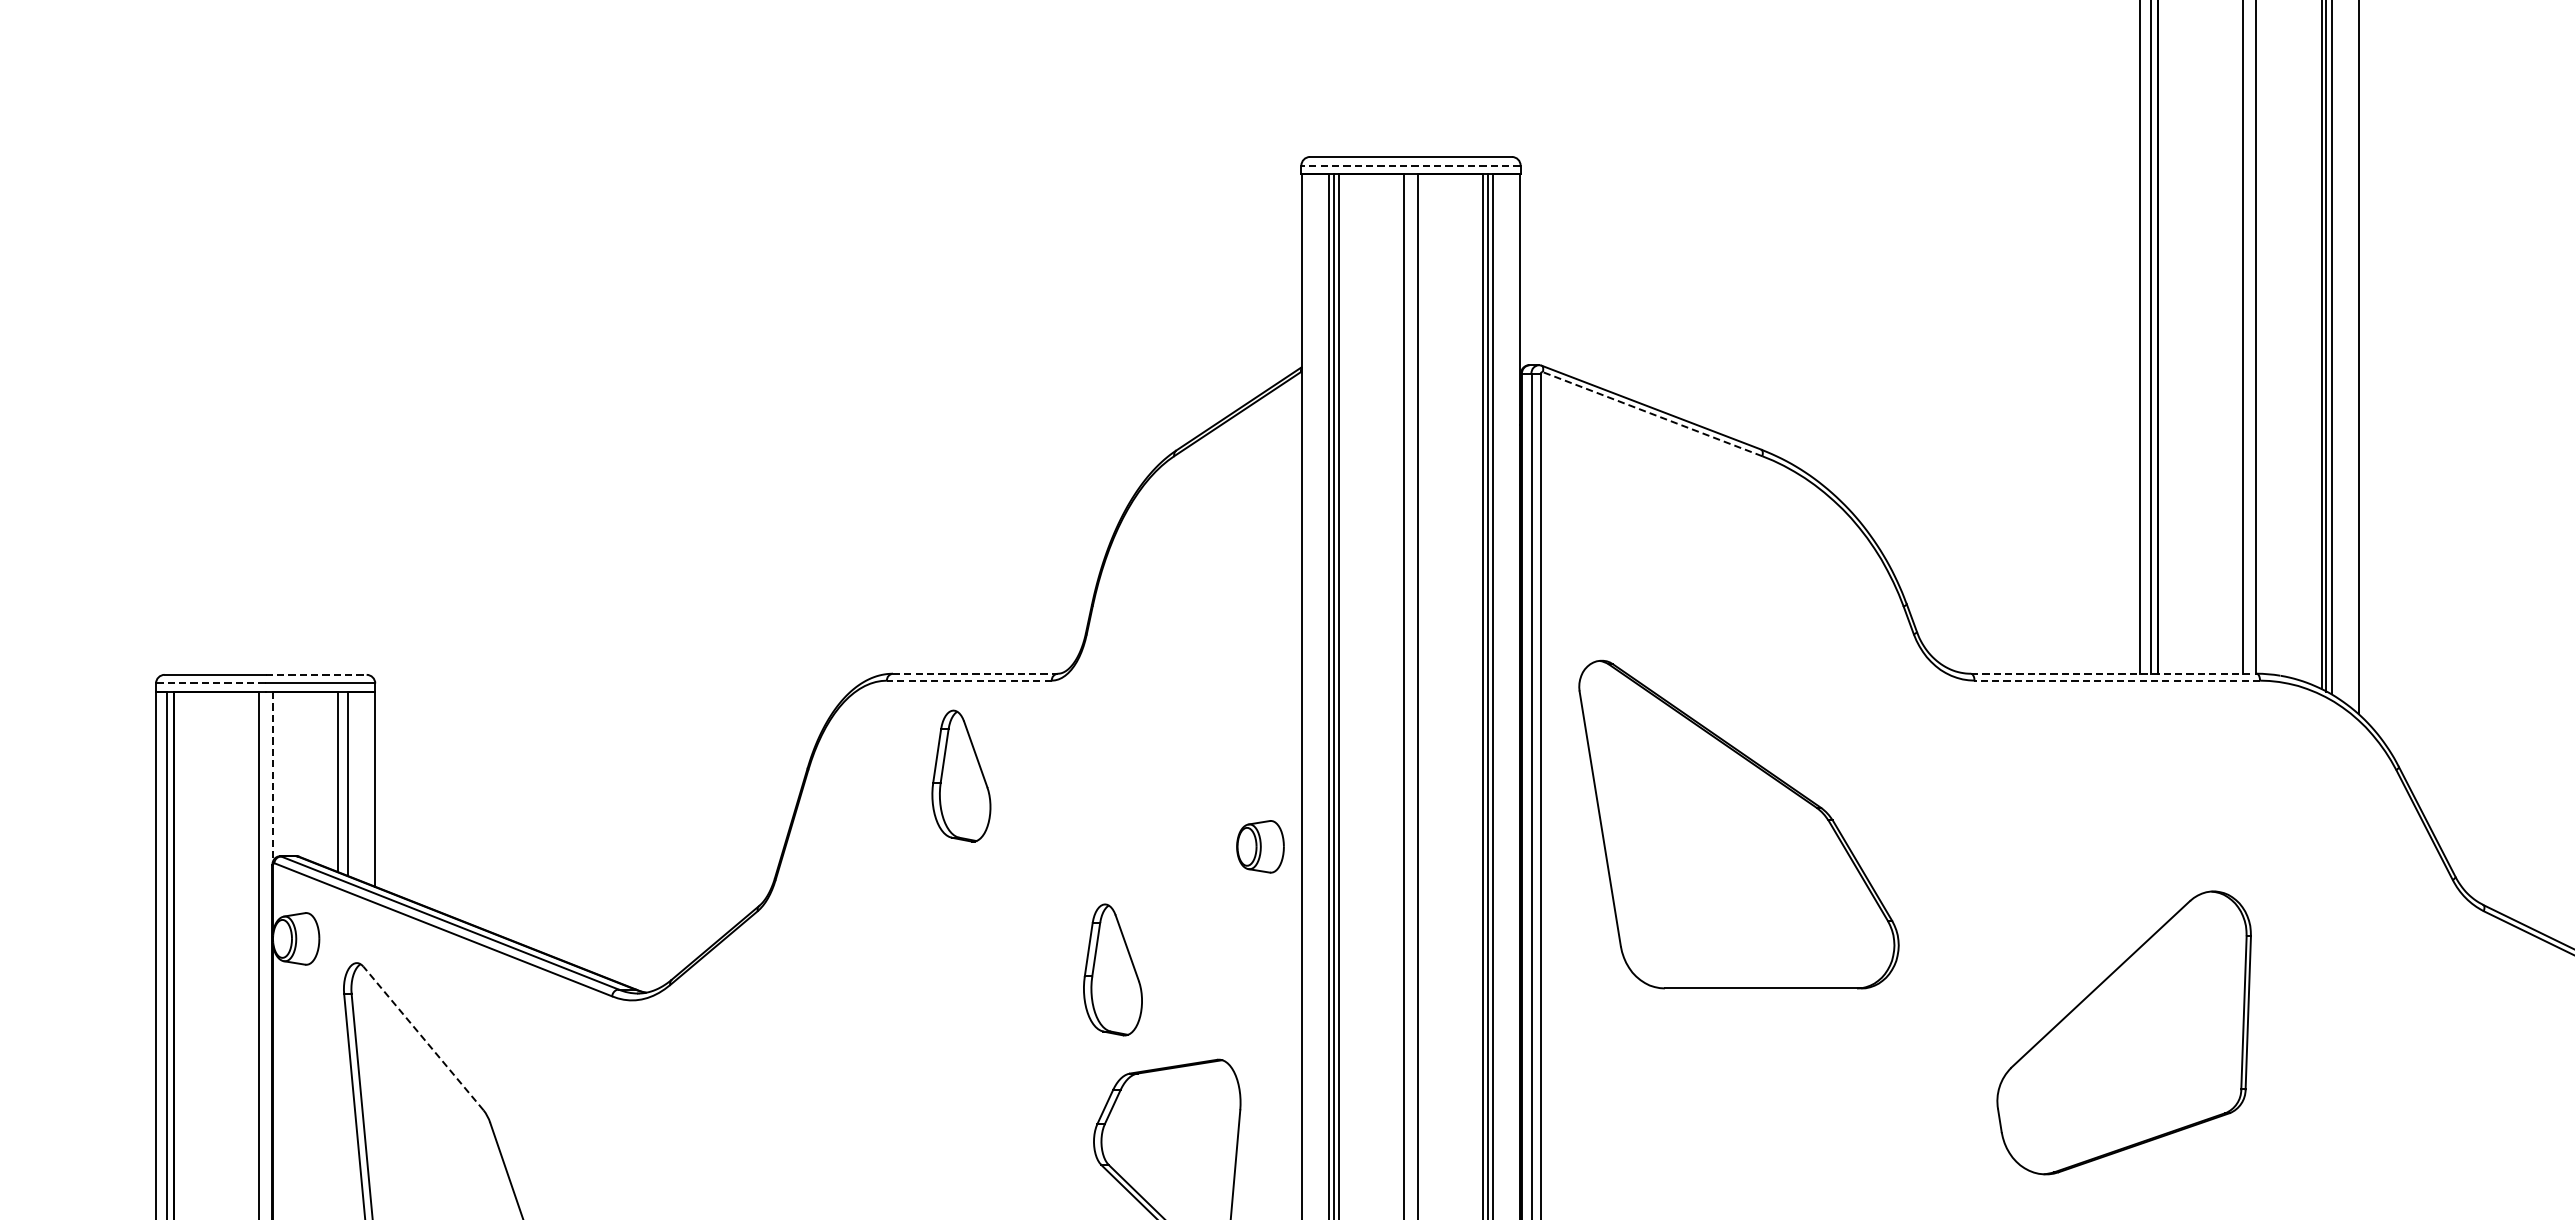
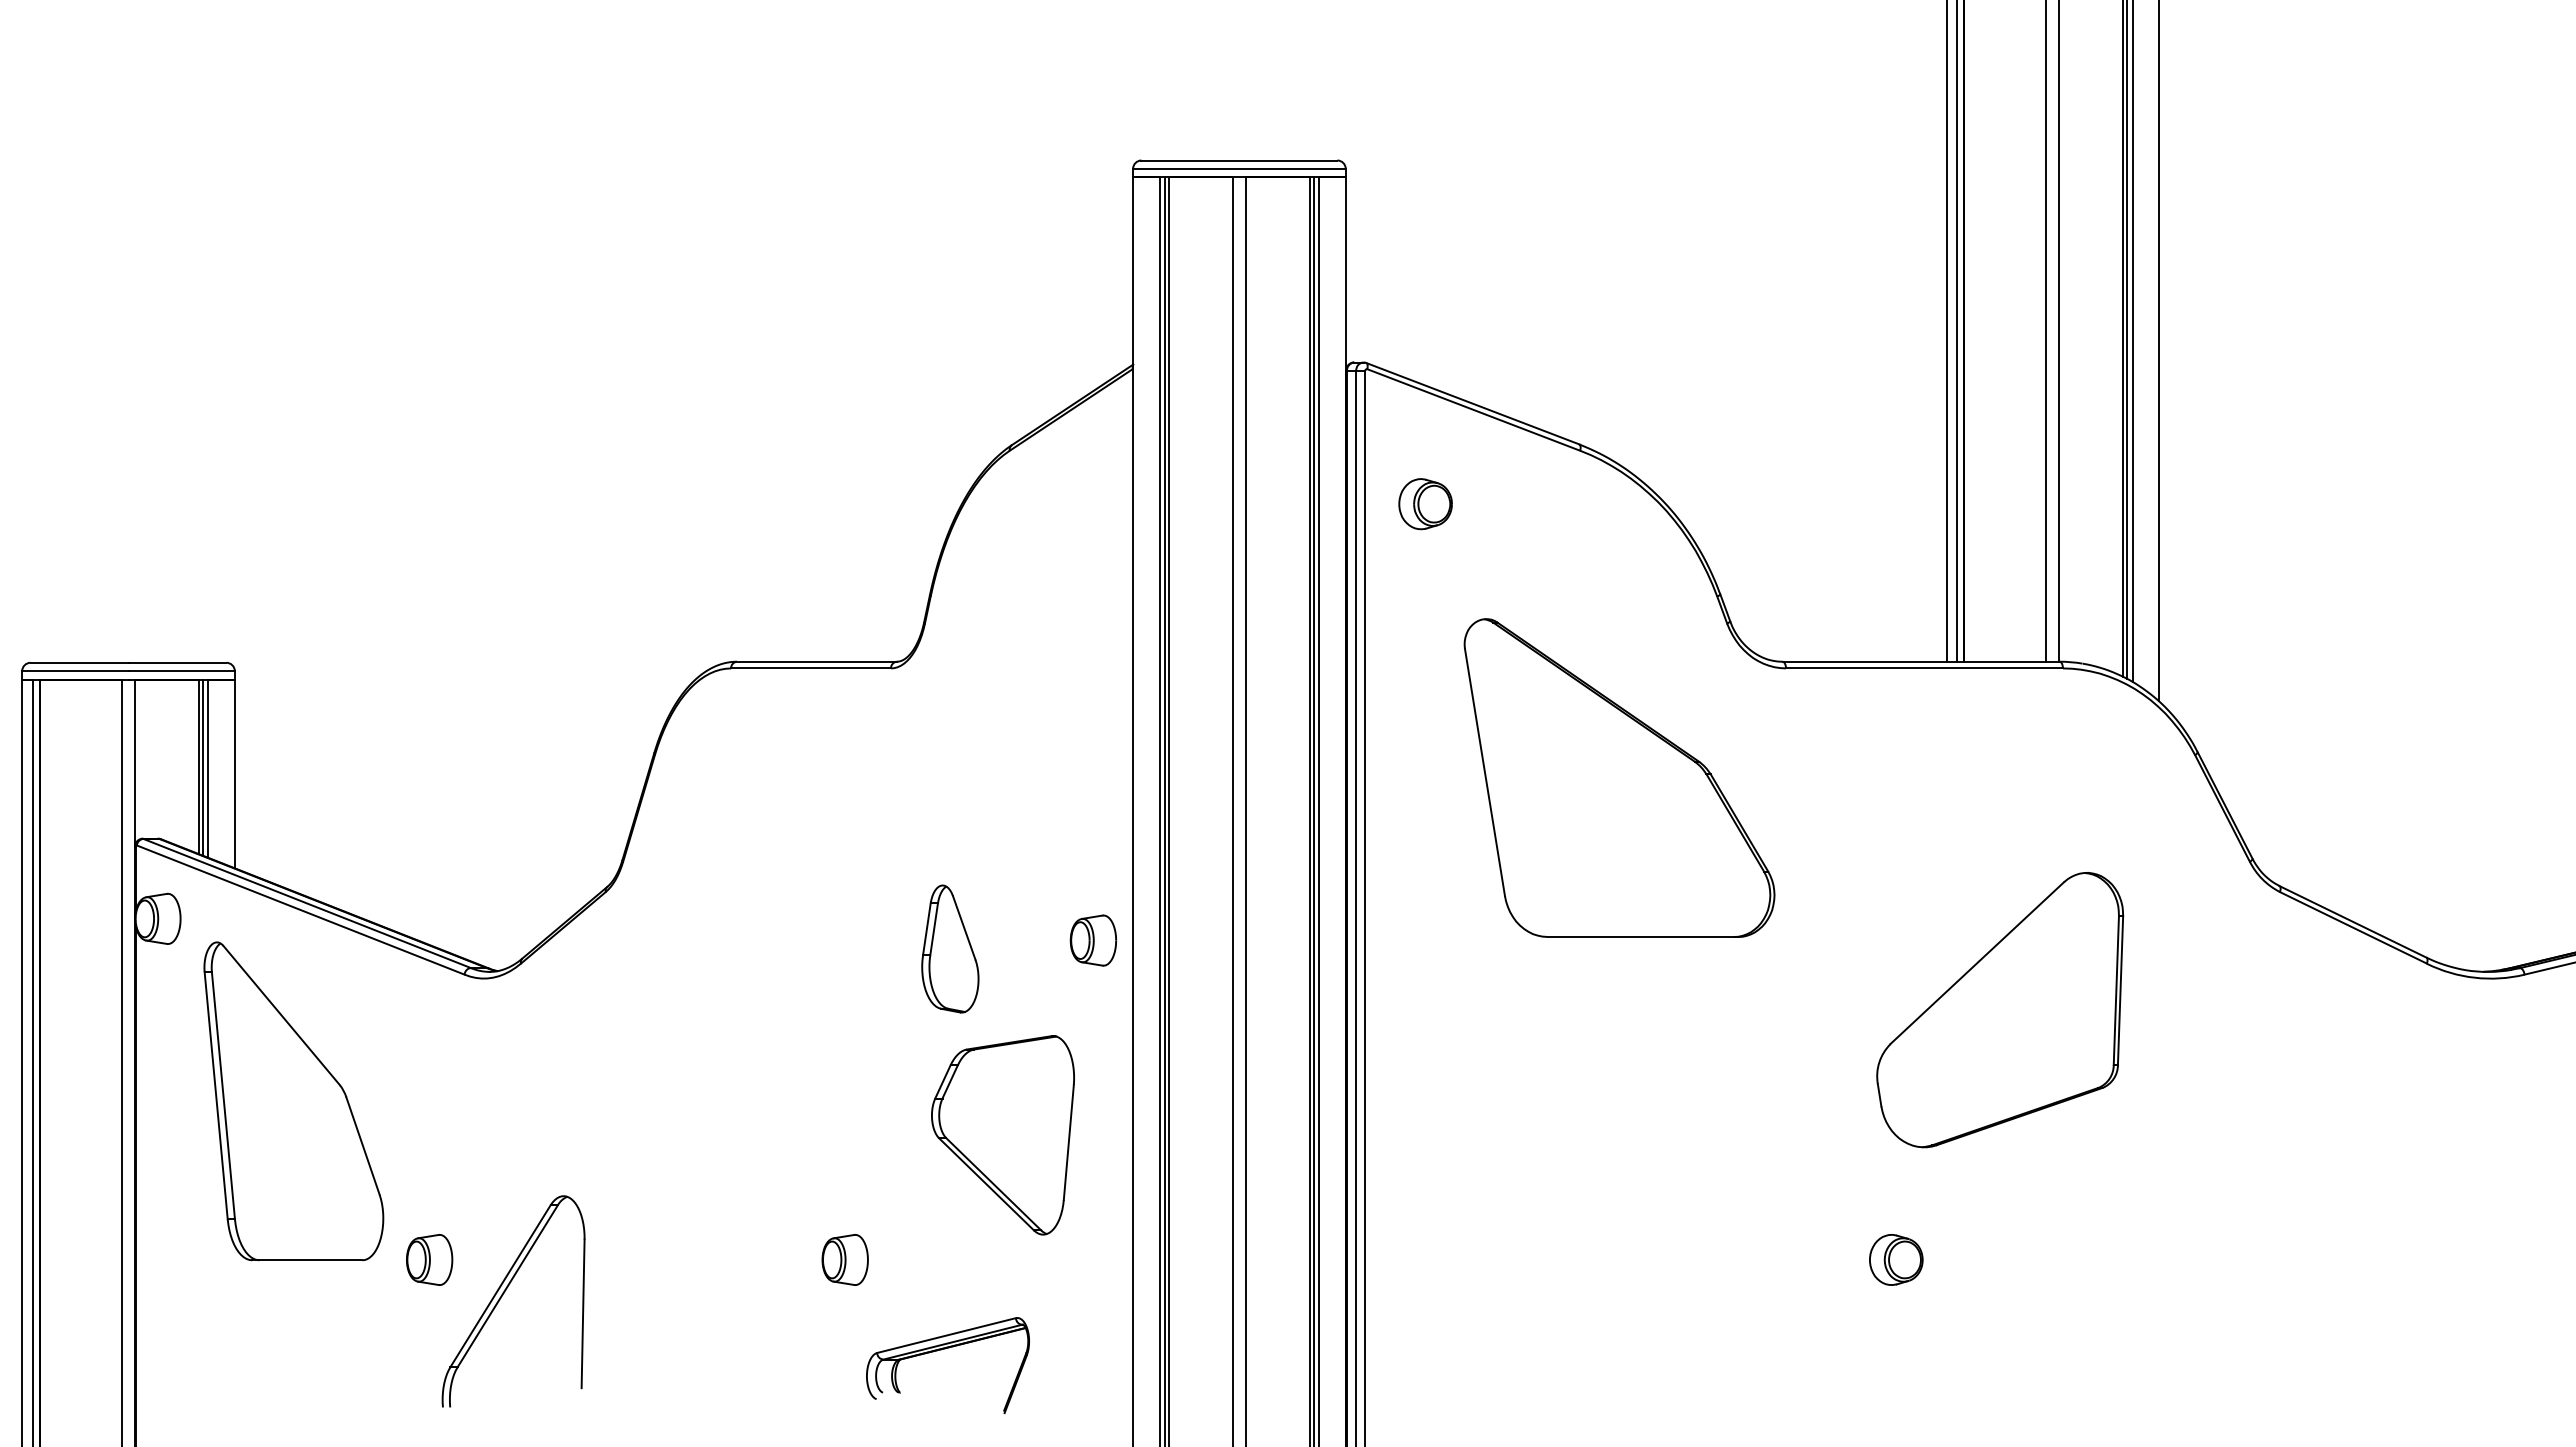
line: (1410, 165) -> (1238, 168), dashed -> solid
line: (1652, 413) -> (1473, 409), dashed -> solid
part: (1602, 511) -> (1425, 504), added
line: (974, 673) -> (816, 661), dashed -> solid
line: (2114, 673) -> (1921, 661), dashed -> solid
line: (316, 674) -> (177, 662), dashed -> solid
line: (969, 680) -> (811, 668), dashed -> solid
line: (2117, 680) -> (1924, 668), dashed -> solid
line: (209, 683) -> (74, 671), dashed -> solid
part: (961, 775) -> (803, 760), removed
line: (272, 778) -> (135, 763), dashed -> solid
line: (341, 782) -> (202, 767), added
part: (1738, 824) -> (1619, 777), moved
part: (1260, 846) -> (1093, 940), moved
part: (2124, 1033) -> (2000, 1010), moved
line: (423, 1038) -> (281, 1015), dashed -> solid

